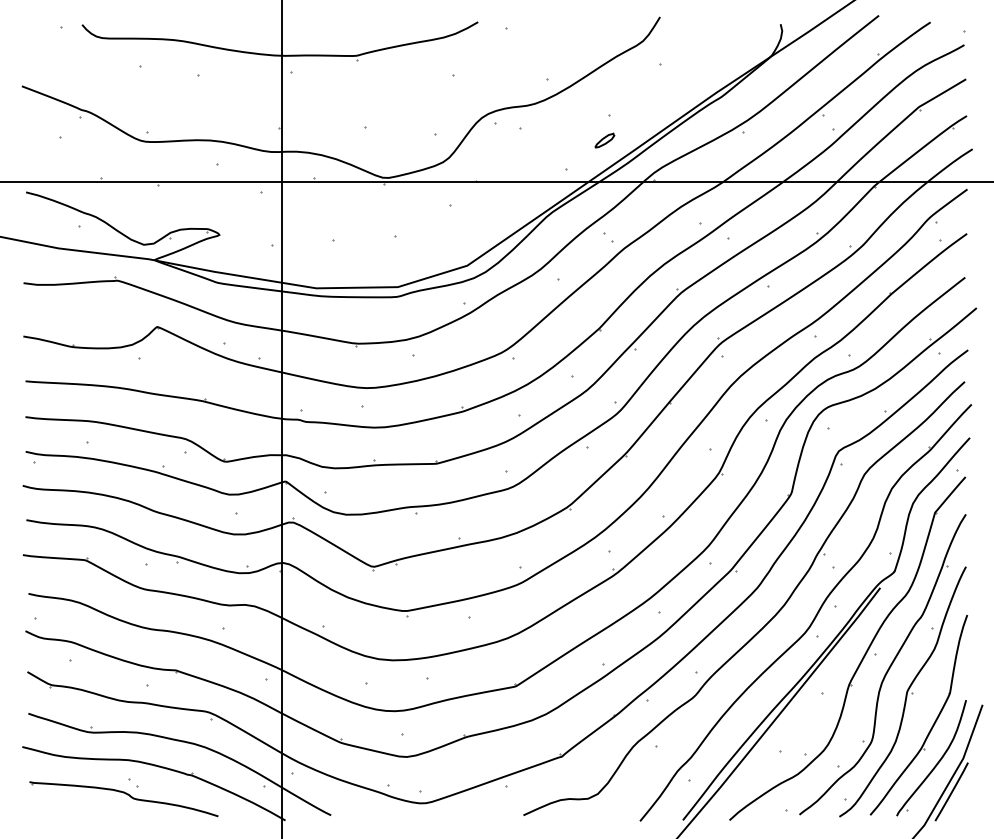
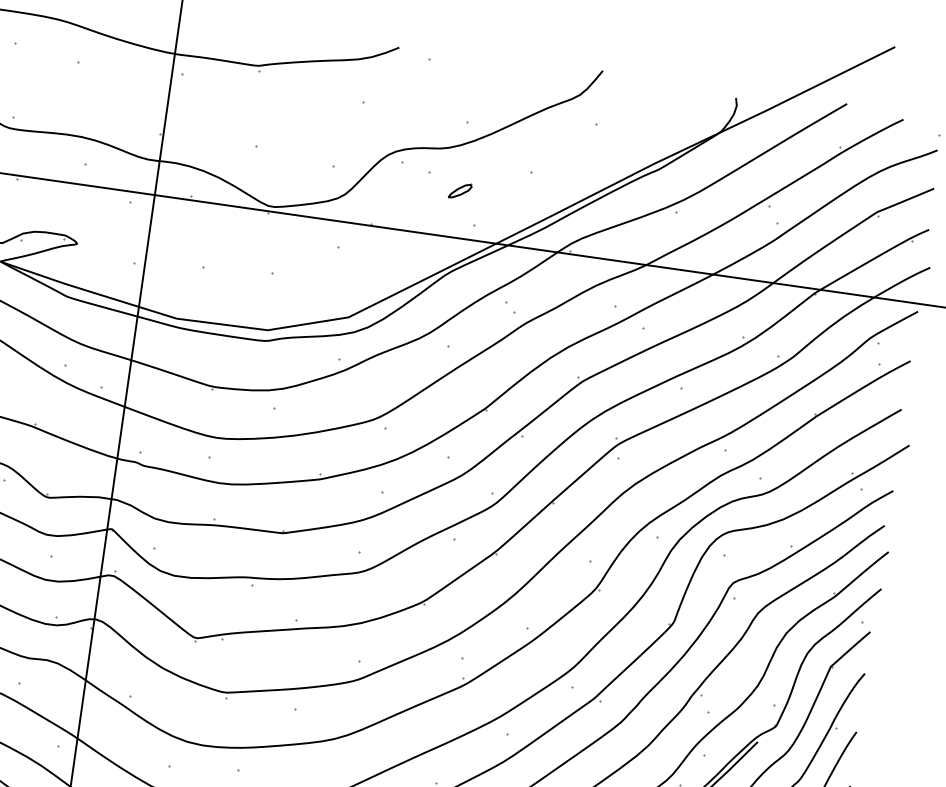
part: (604, 140) -> (459, 190), moved

